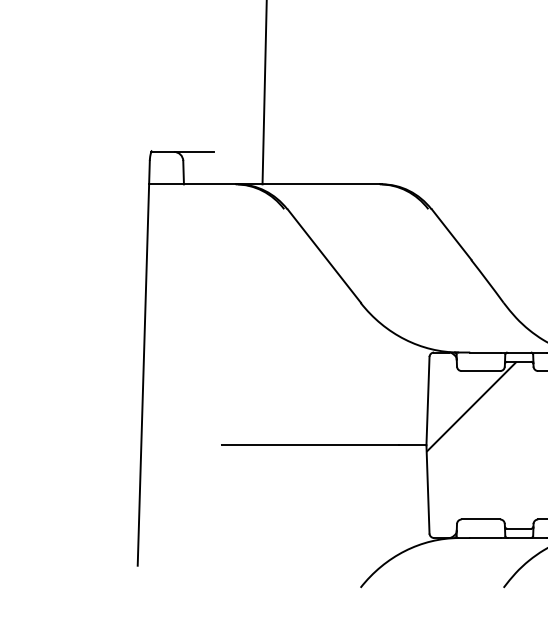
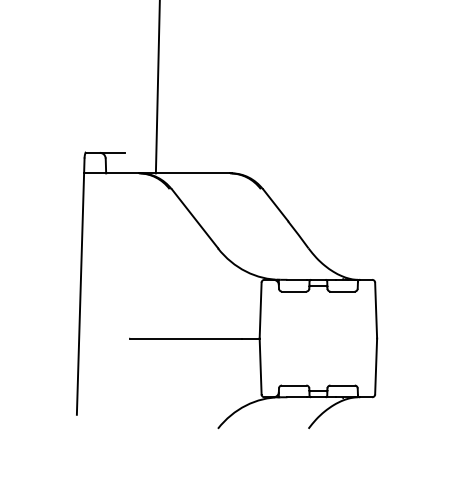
hatch: (470, 405) -> (287, 313), removed

